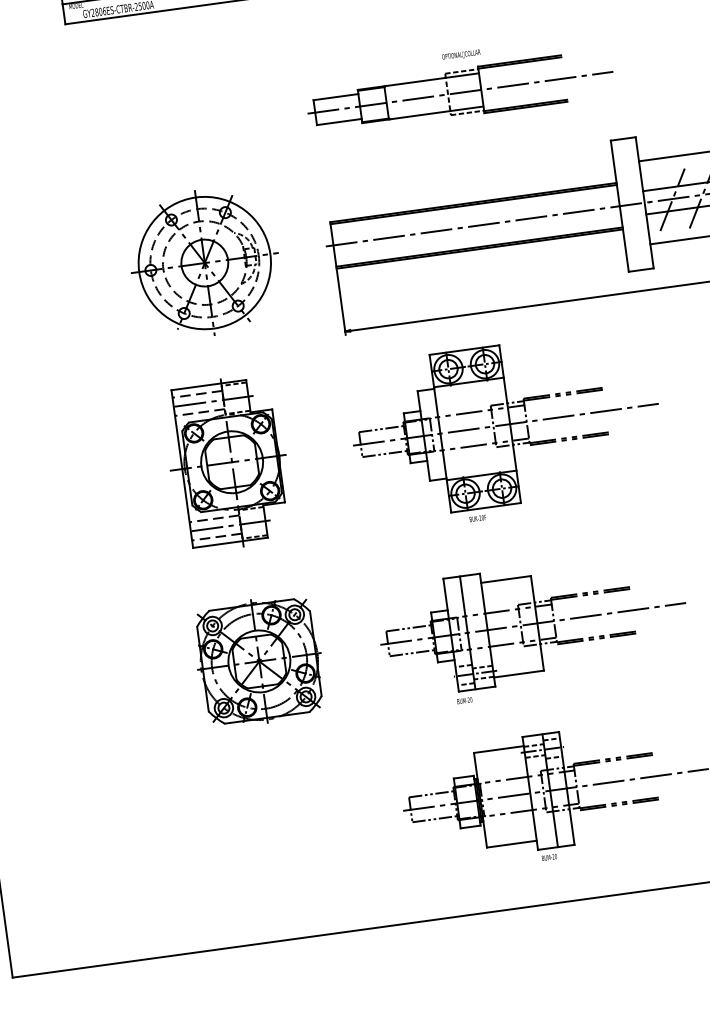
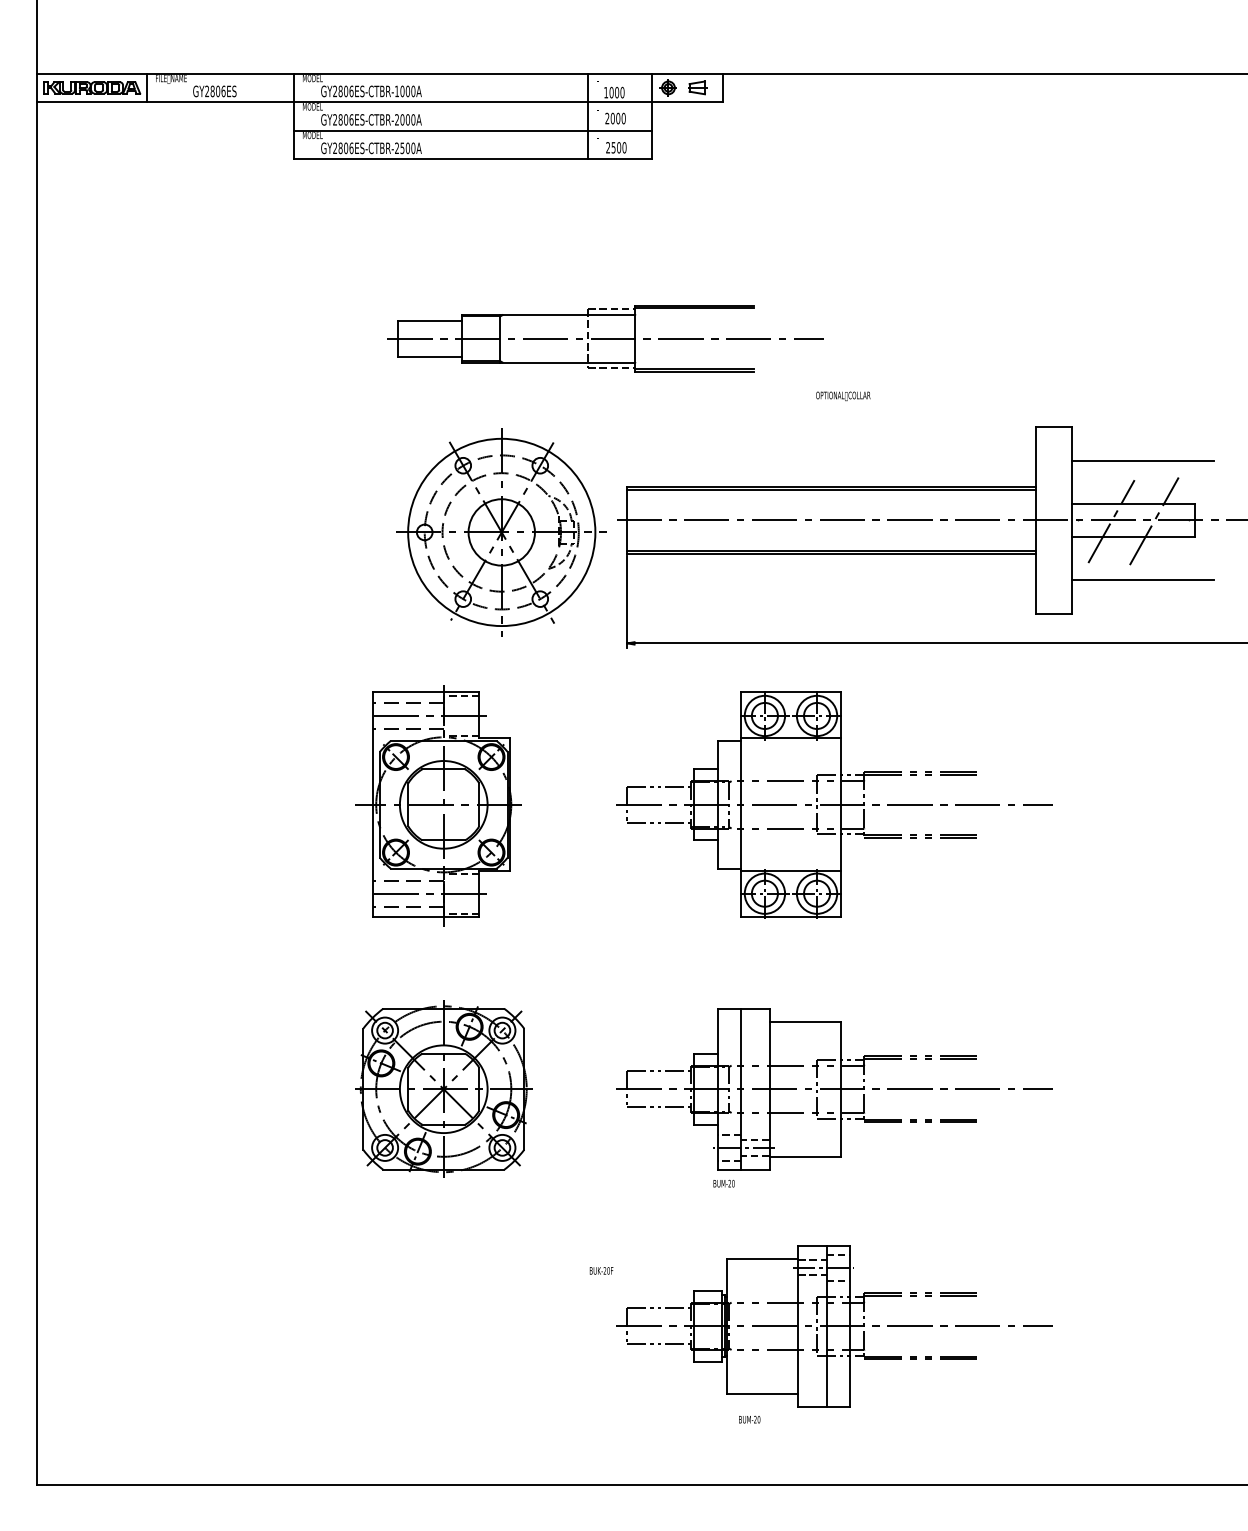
text: (461, 55) -> (843, 396), moved
part: (460, 92) -> (605, 338), moved
part: (204, 263) -> (501, 532), moved
text: (477, 518) -> (601, 1270), moved
text: (549, 857) -> (749, 1419), moved

